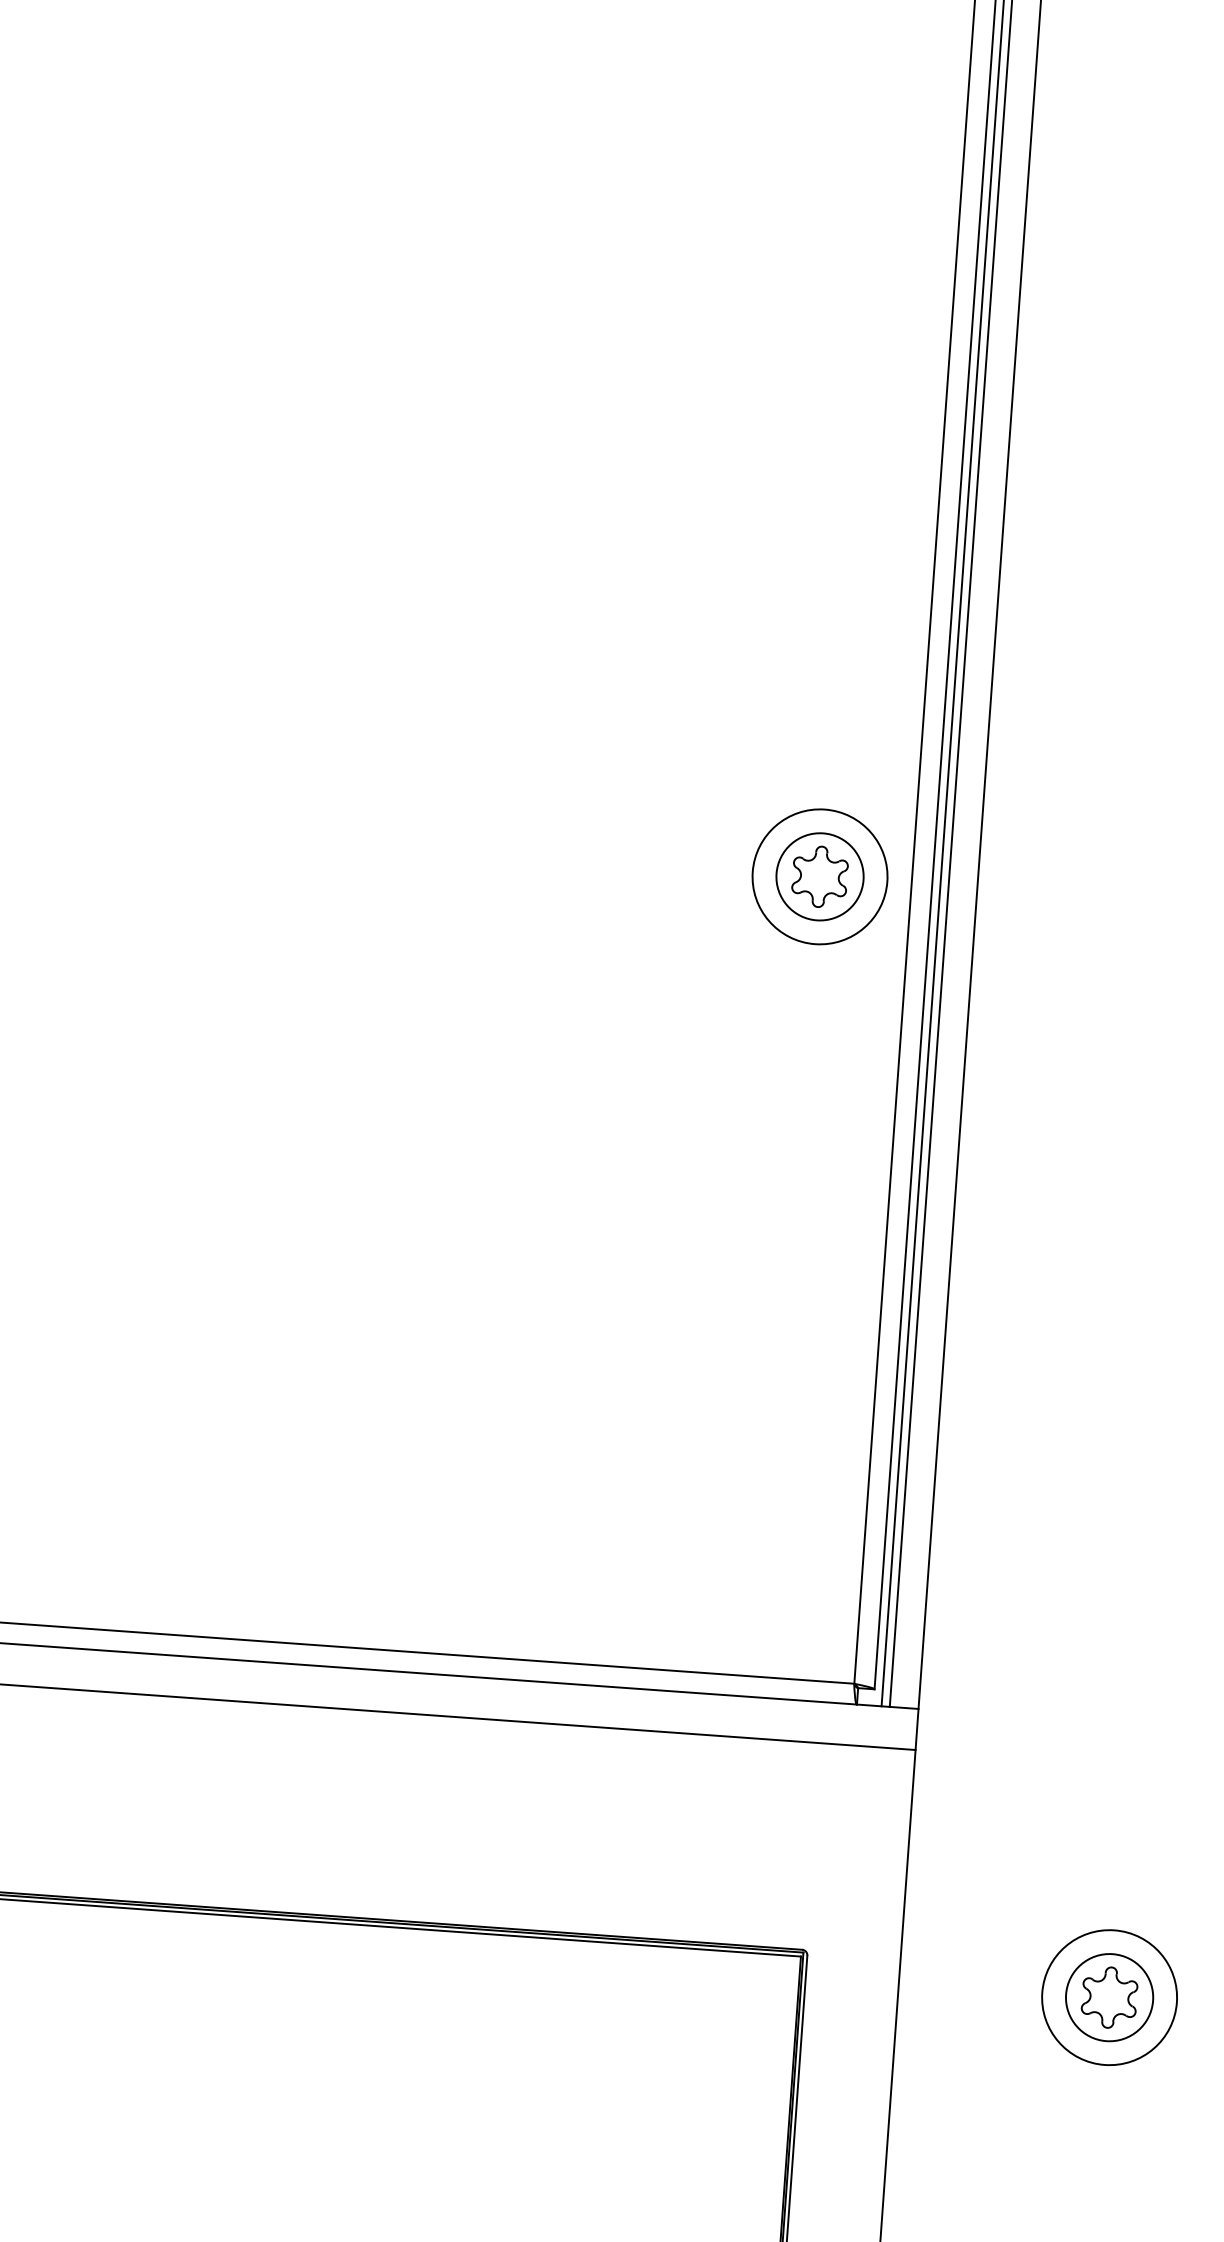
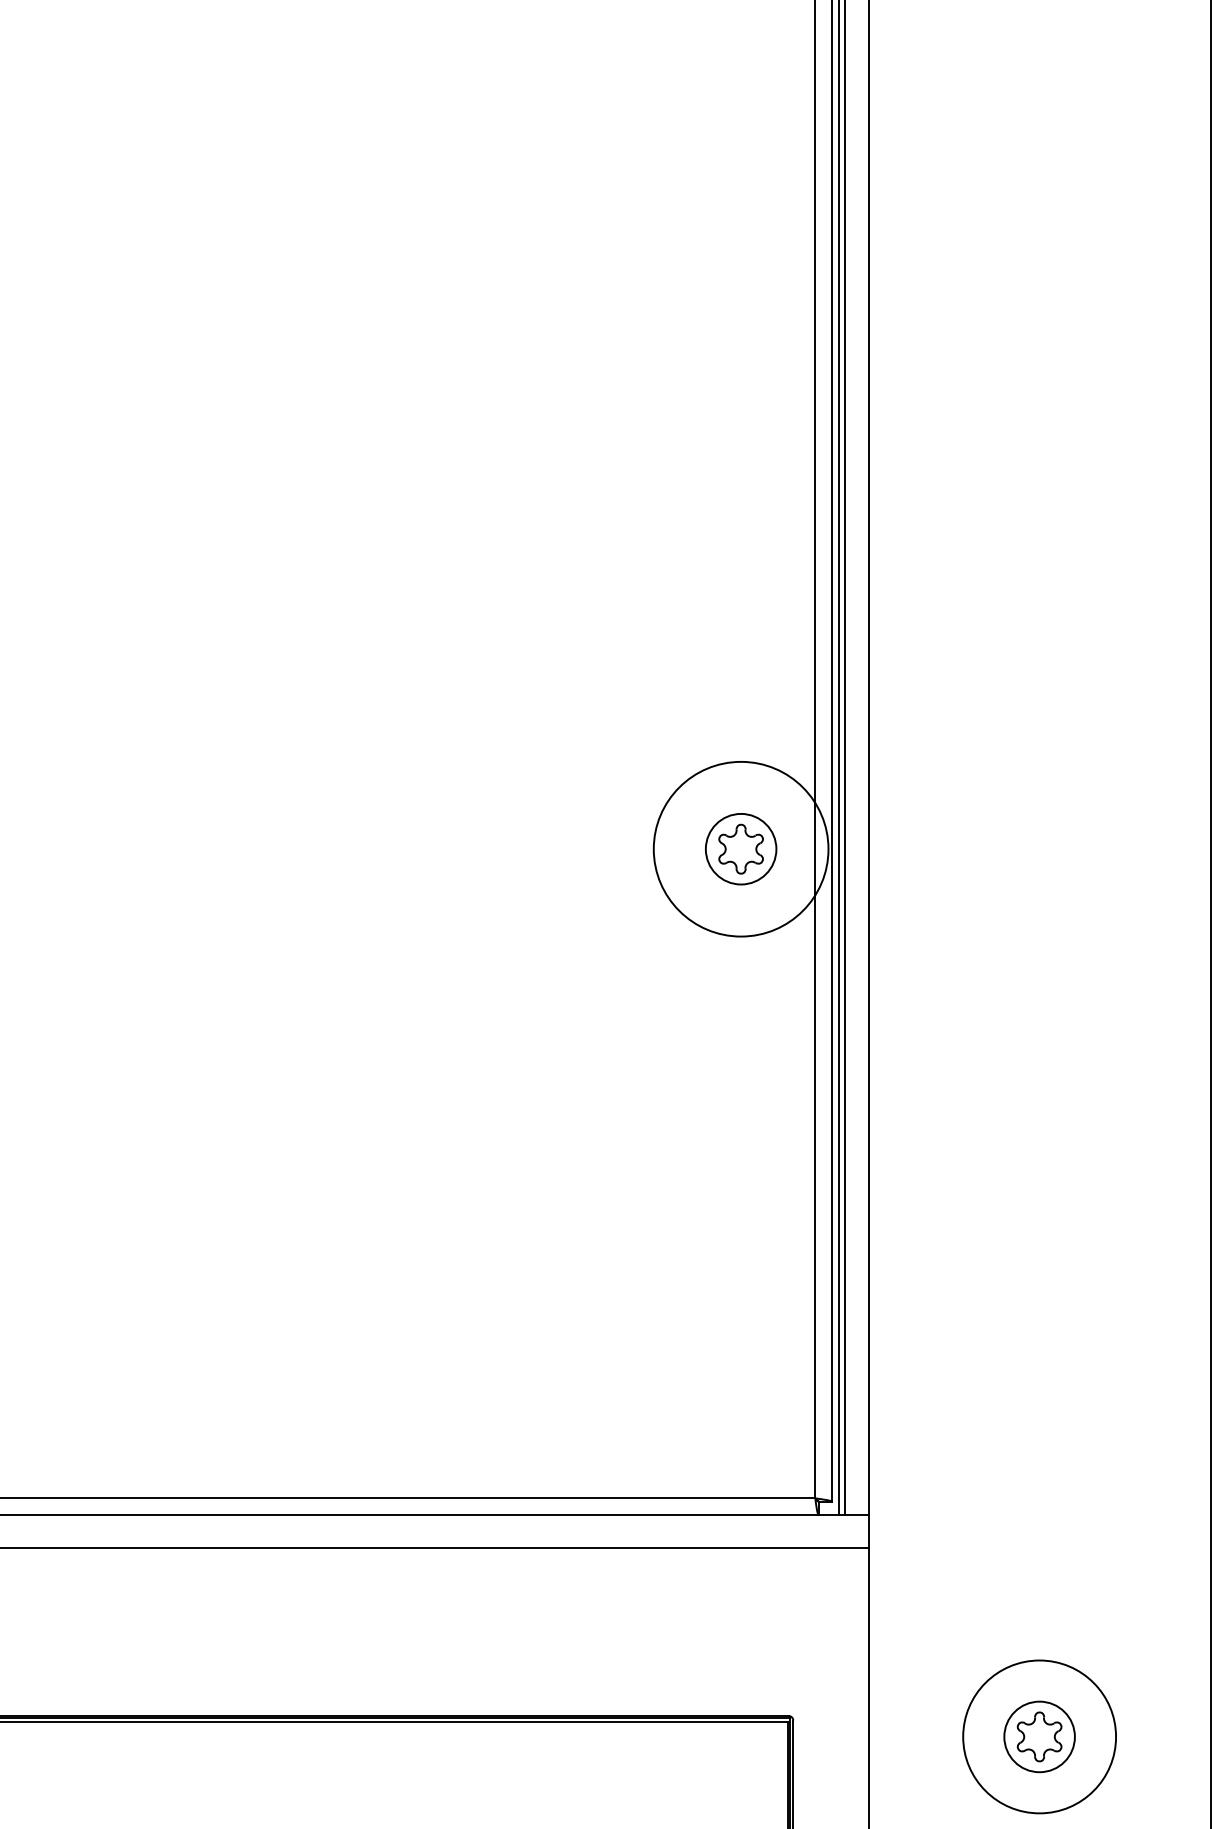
circle: (819, 875) -> (740, 848), size x1.6
circle: (1109, 1997) -> (1039, 1736), size x1.4

